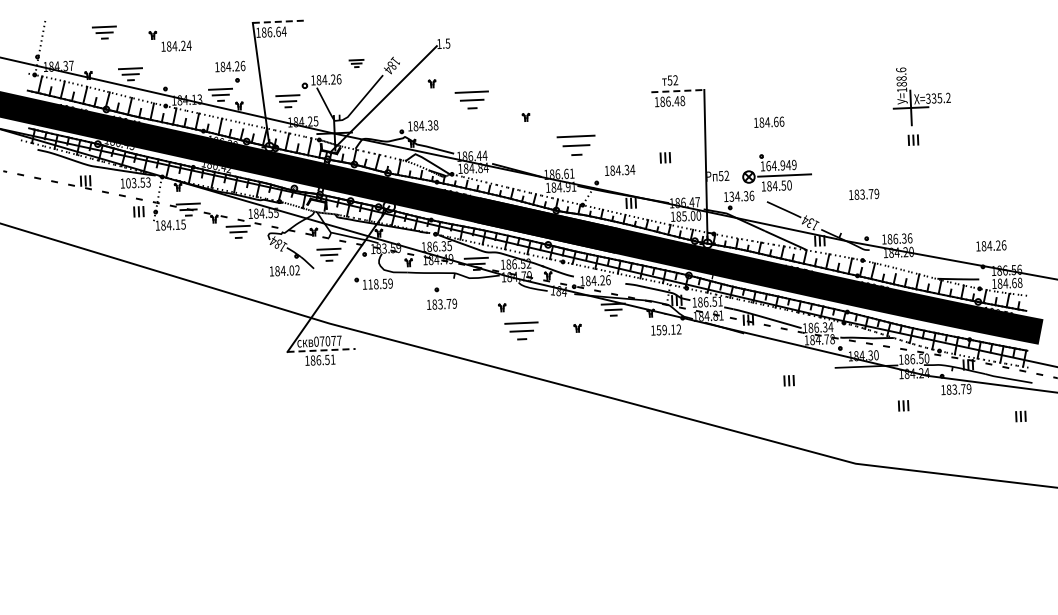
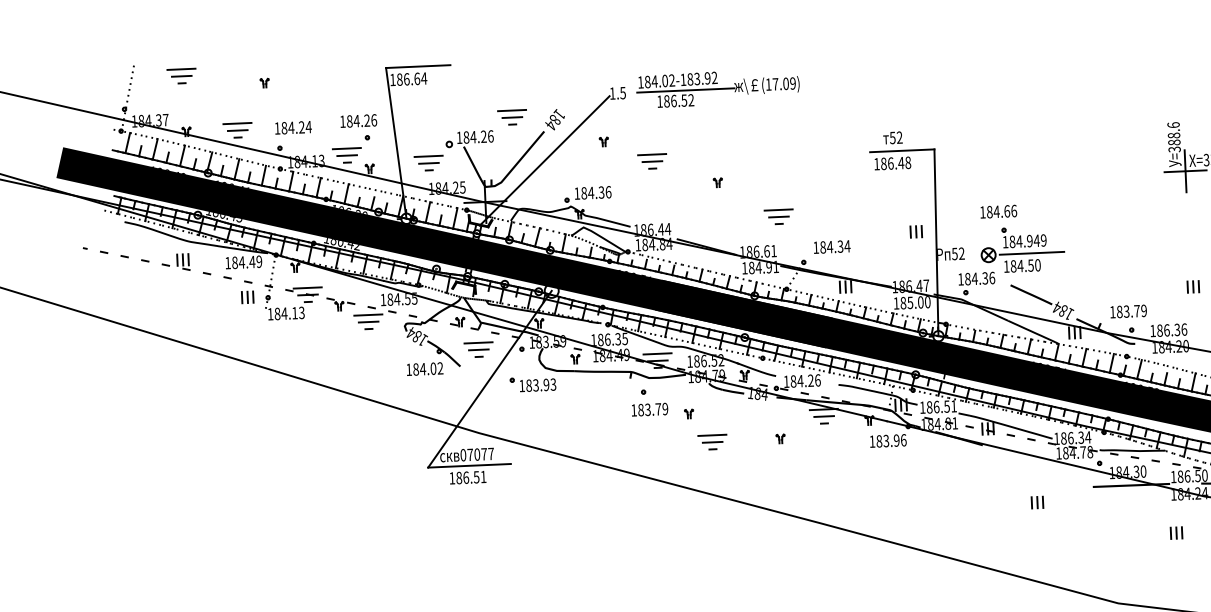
line: (279, 21) -> (418, 66), dashed -> solid
part: (104, 32) -> (181, 75), moved
part: (525, 40) -> (717, 89), added
text: (176, 45) -> (293, 126), moved
part: (356, 63) -> (511, 117), size x1.67
text: (902, 89) -> (1175, 148), =188.6 -> =388.6
line: (677, 91) -> (901, 151), dashed -> solid
part: (471, 99) -> (651, 160), size x0.71
text: (769, 121) -> (999, 210), moved
text: (435, 125) -> (607, 192), 184.38 -> 184.36
part: (913, 139) -> (1193, 286), moved
part: (575, 145) -> (777, 216), size x0.62
part: (665, 157) -> (916, 231), moved
text: (768, 165) -> (1012, 241), 164.949 -> 184.949
text: (138, 182) -> (247, 261), 103.53 -> 184.49
text: (864, 194) -> (1129, 311), moved
text: (731, 196) -> (967, 278), 134.36 -> 184.36
text: (810, 222) -> (1063, 310), 134 -> 184
text: (183, 223) -> (301, 311), 184.15 -> 184.13
text: (380, 283) -> (541, 384), 118.59 -> 183.93
part: (442, 298) -> (650, 402), moved
text: (668, 329) -> (890, 440), 159.12 -> 183.96
part: (521, 330) -> (712, 441), size x0.71
line: (322, 350) -> (470, 465), dashed -> solid

